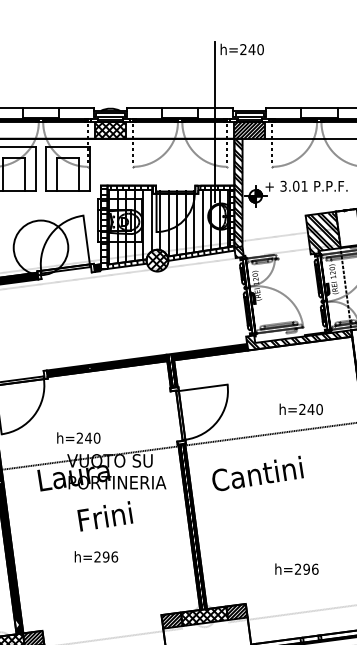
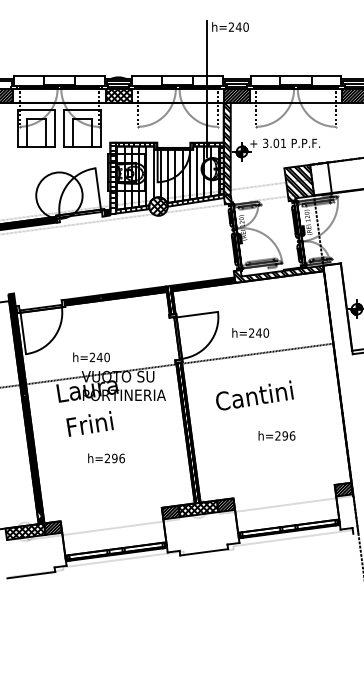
text: (301, 408) -> (250, 332), moved
text: (257, 473) -> (254, 395), moved
text: (104, 515) -> (89, 423), moved
text: (296, 568) -> (276, 435), moved

